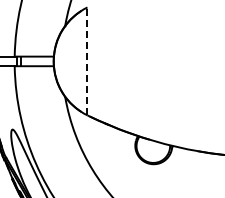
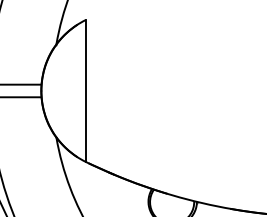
line: (87, 61) -> (85, 91), dashed -> solid

